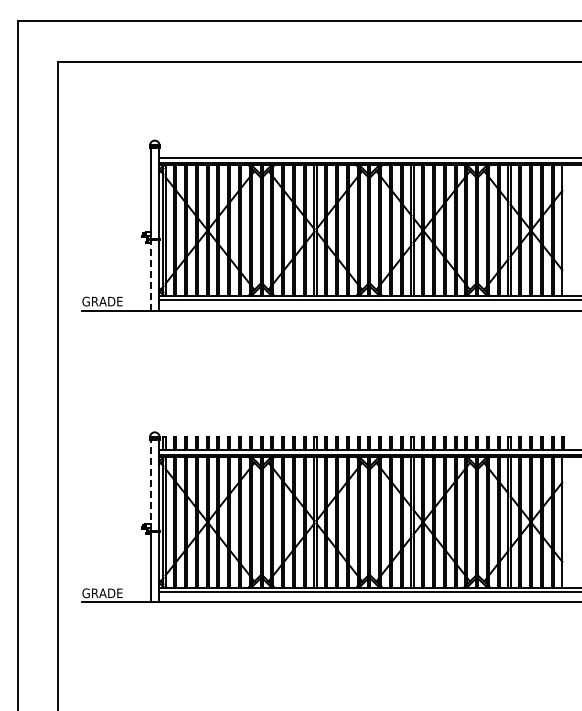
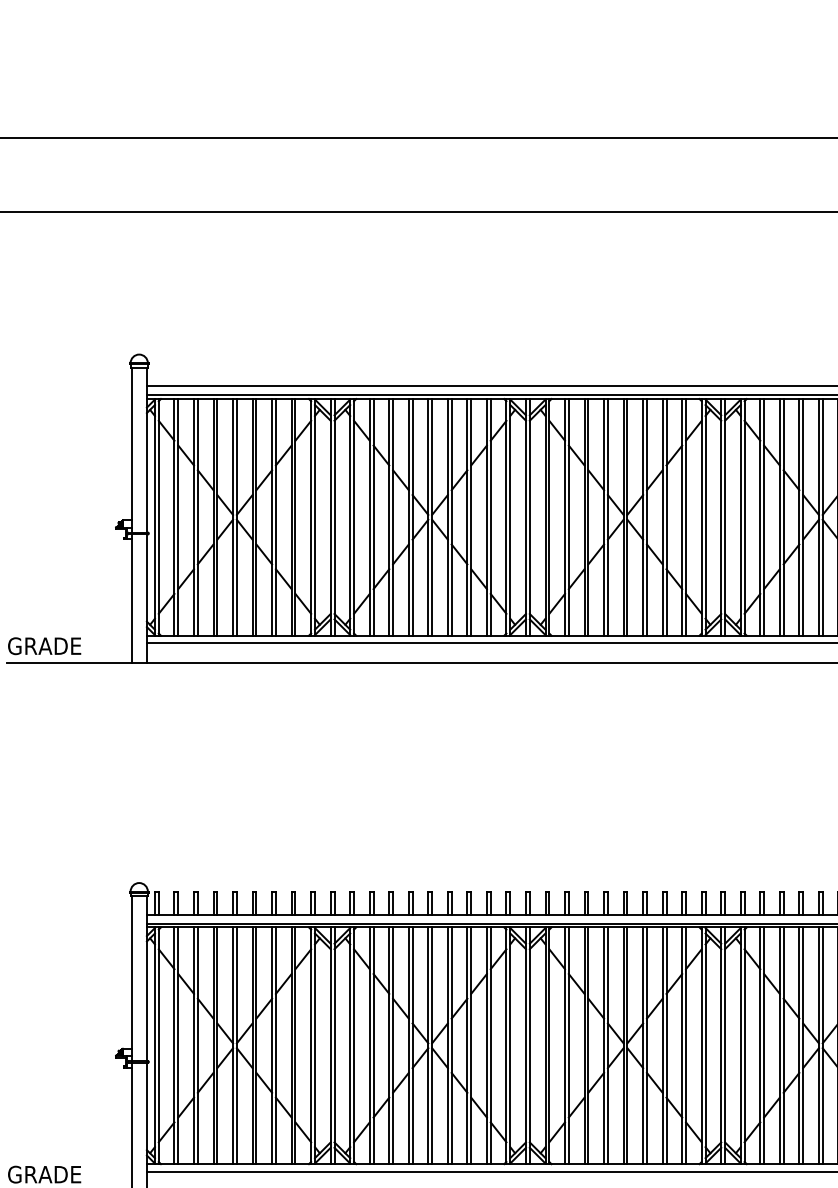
line: (150, 274) -> (131, 597), dashed -> solid
line: (150, 484) -> (131, 977), dashed -> solid

